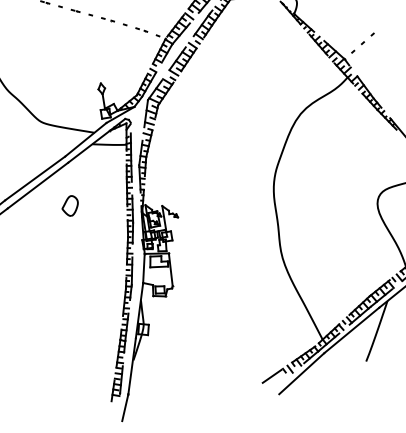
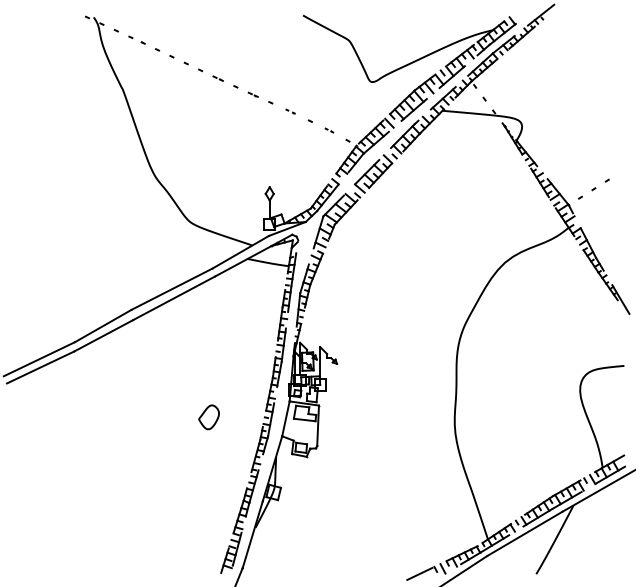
part: (107, 19) -> (290, 111), size x0.6
part: (141, 29) -> (329, 130), size x0.6
part: (69, 206) -> (208, 417), moved

